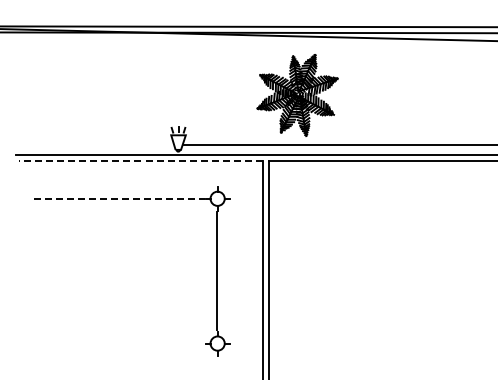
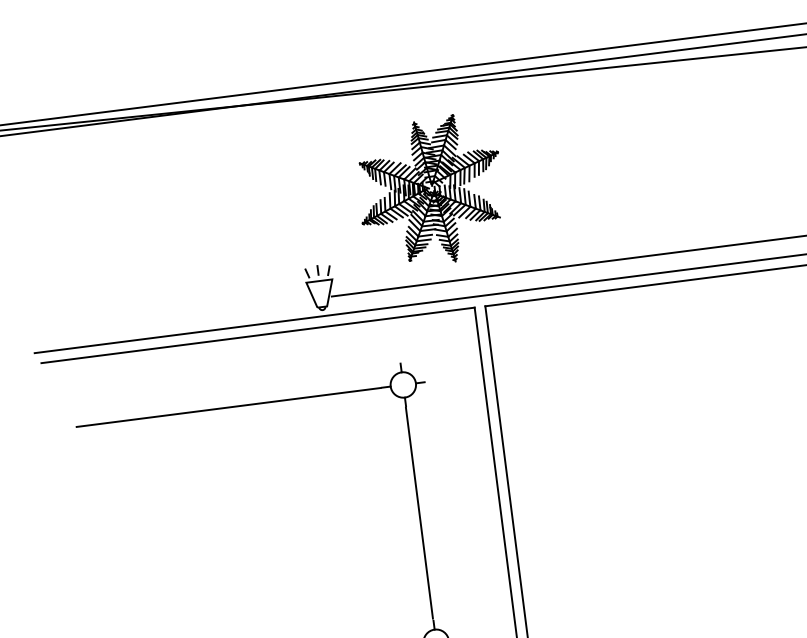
part: (297, 95) -> (430, 191), moved
line: (140, 161) -> (257, 336), dashed -> solid
line: (119, 198) -> (228, 406), dashed -> solid

